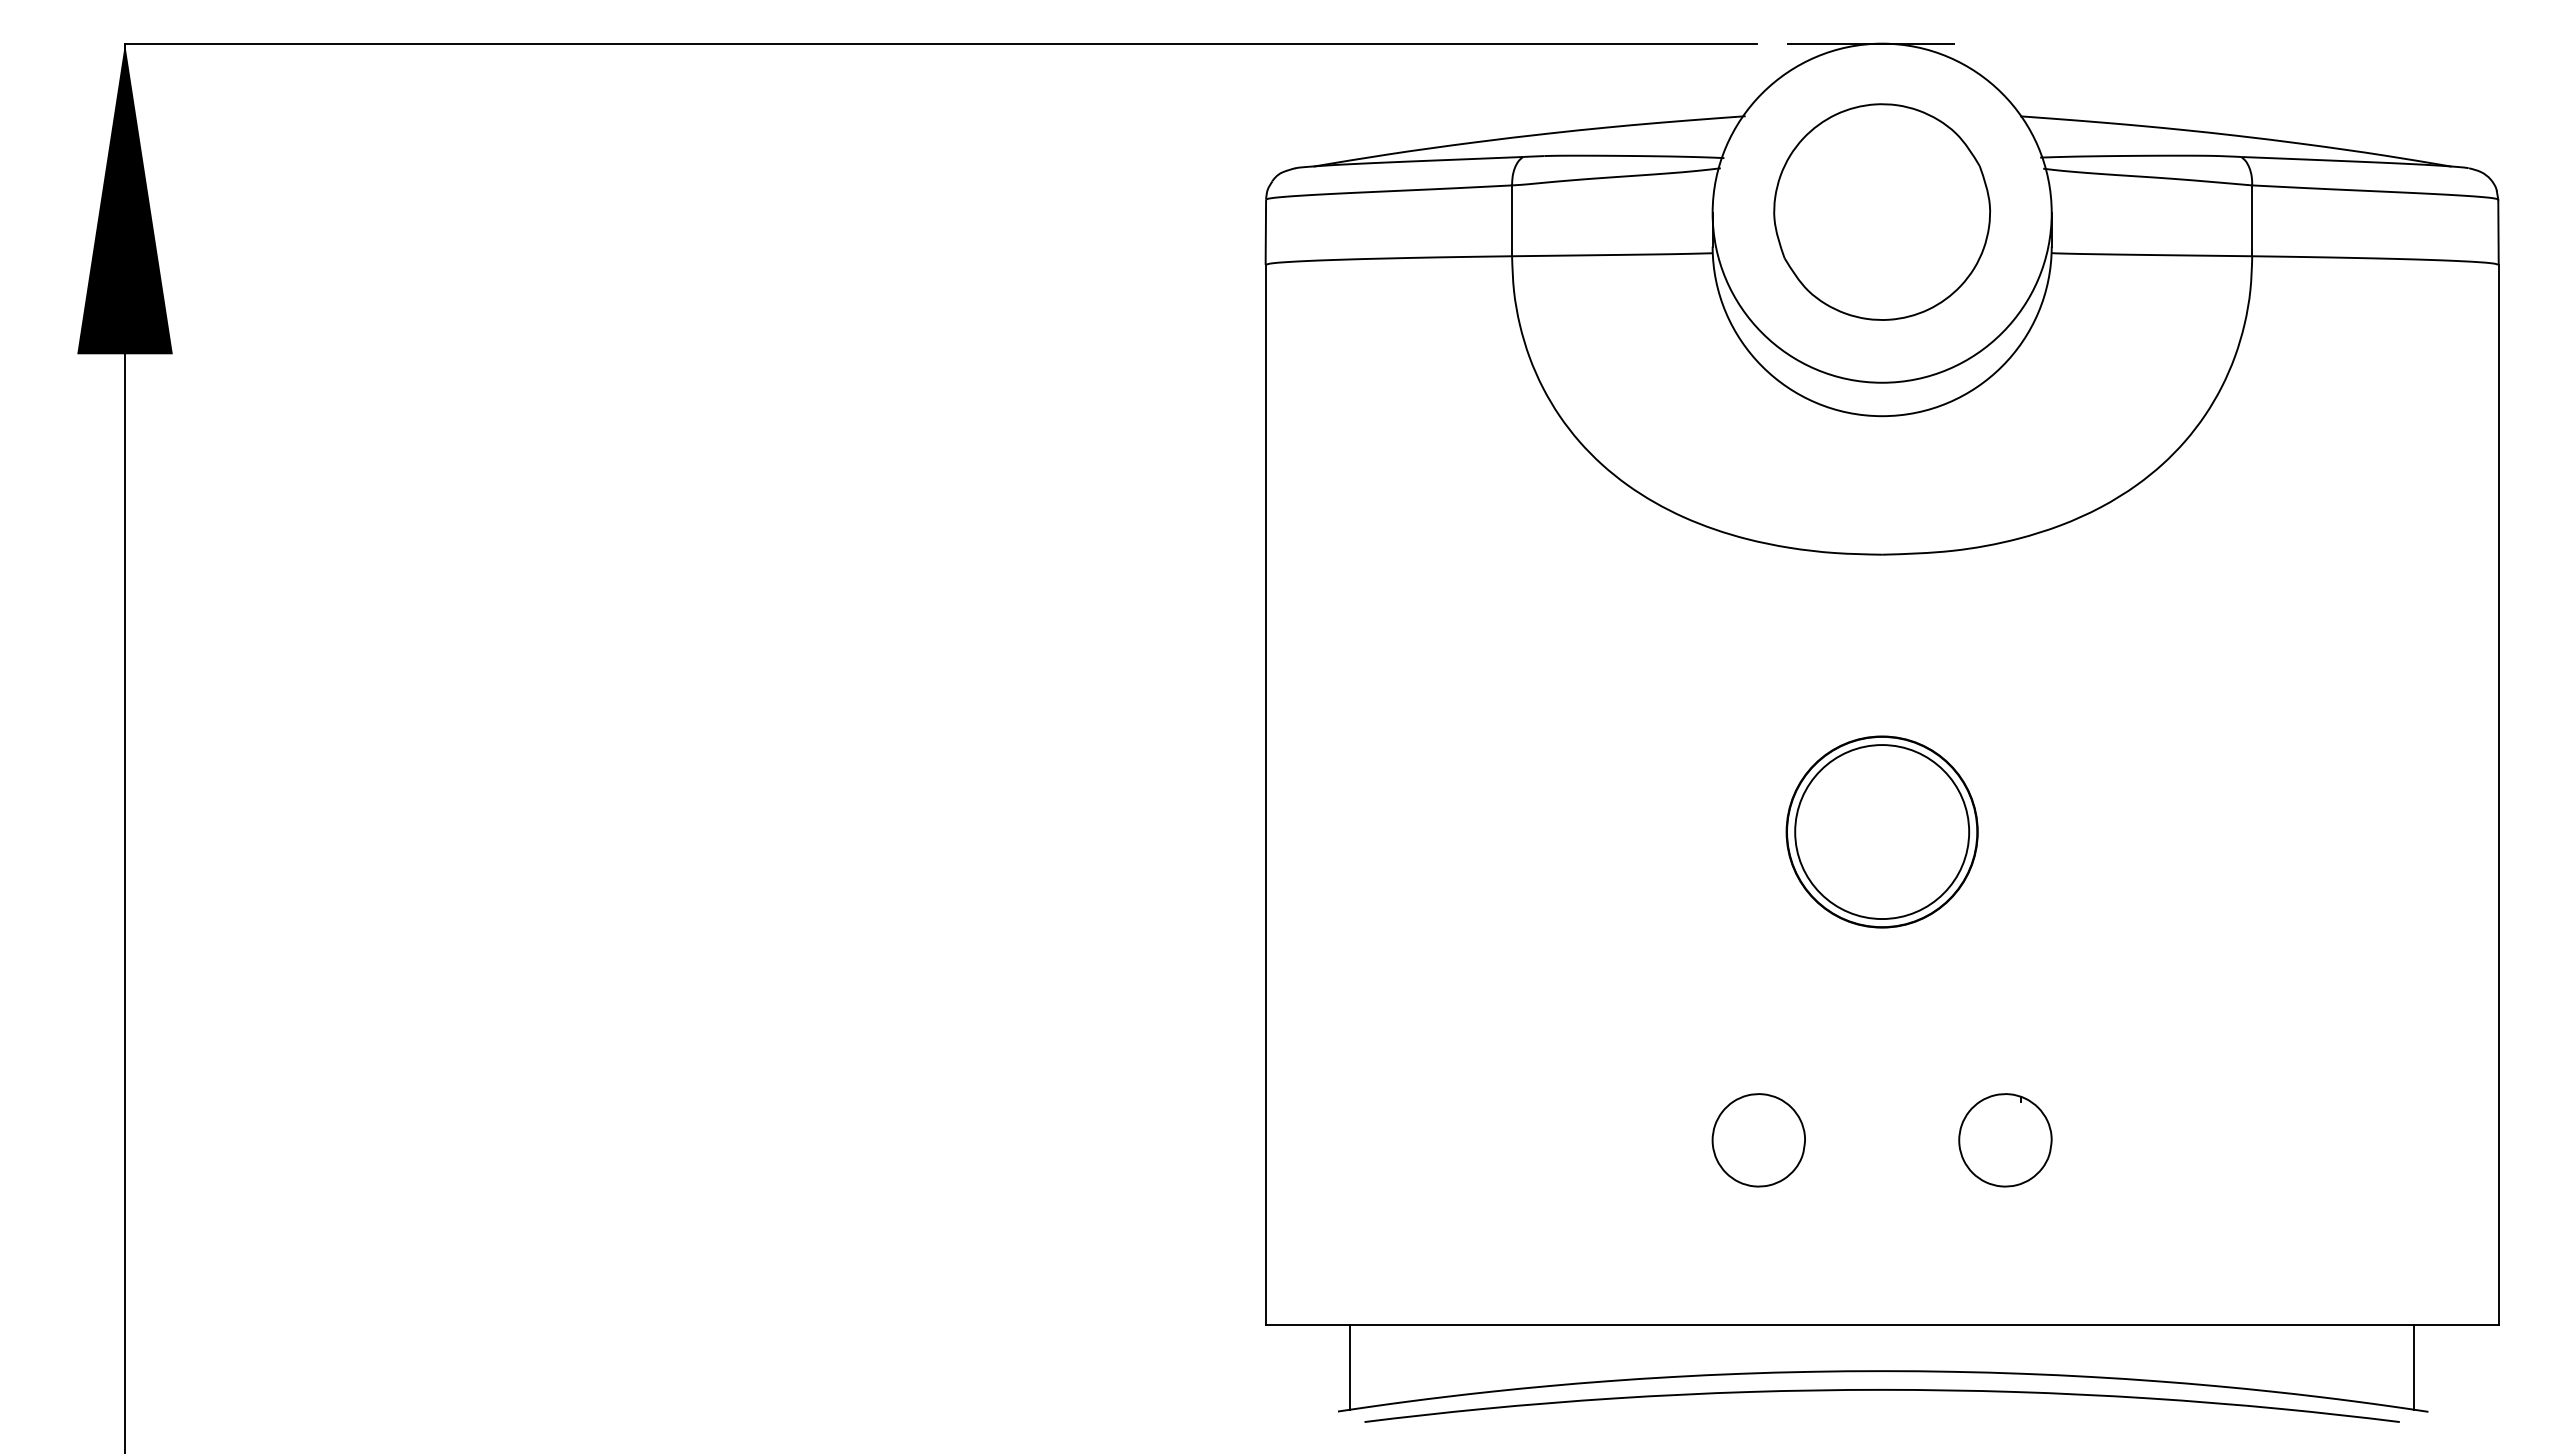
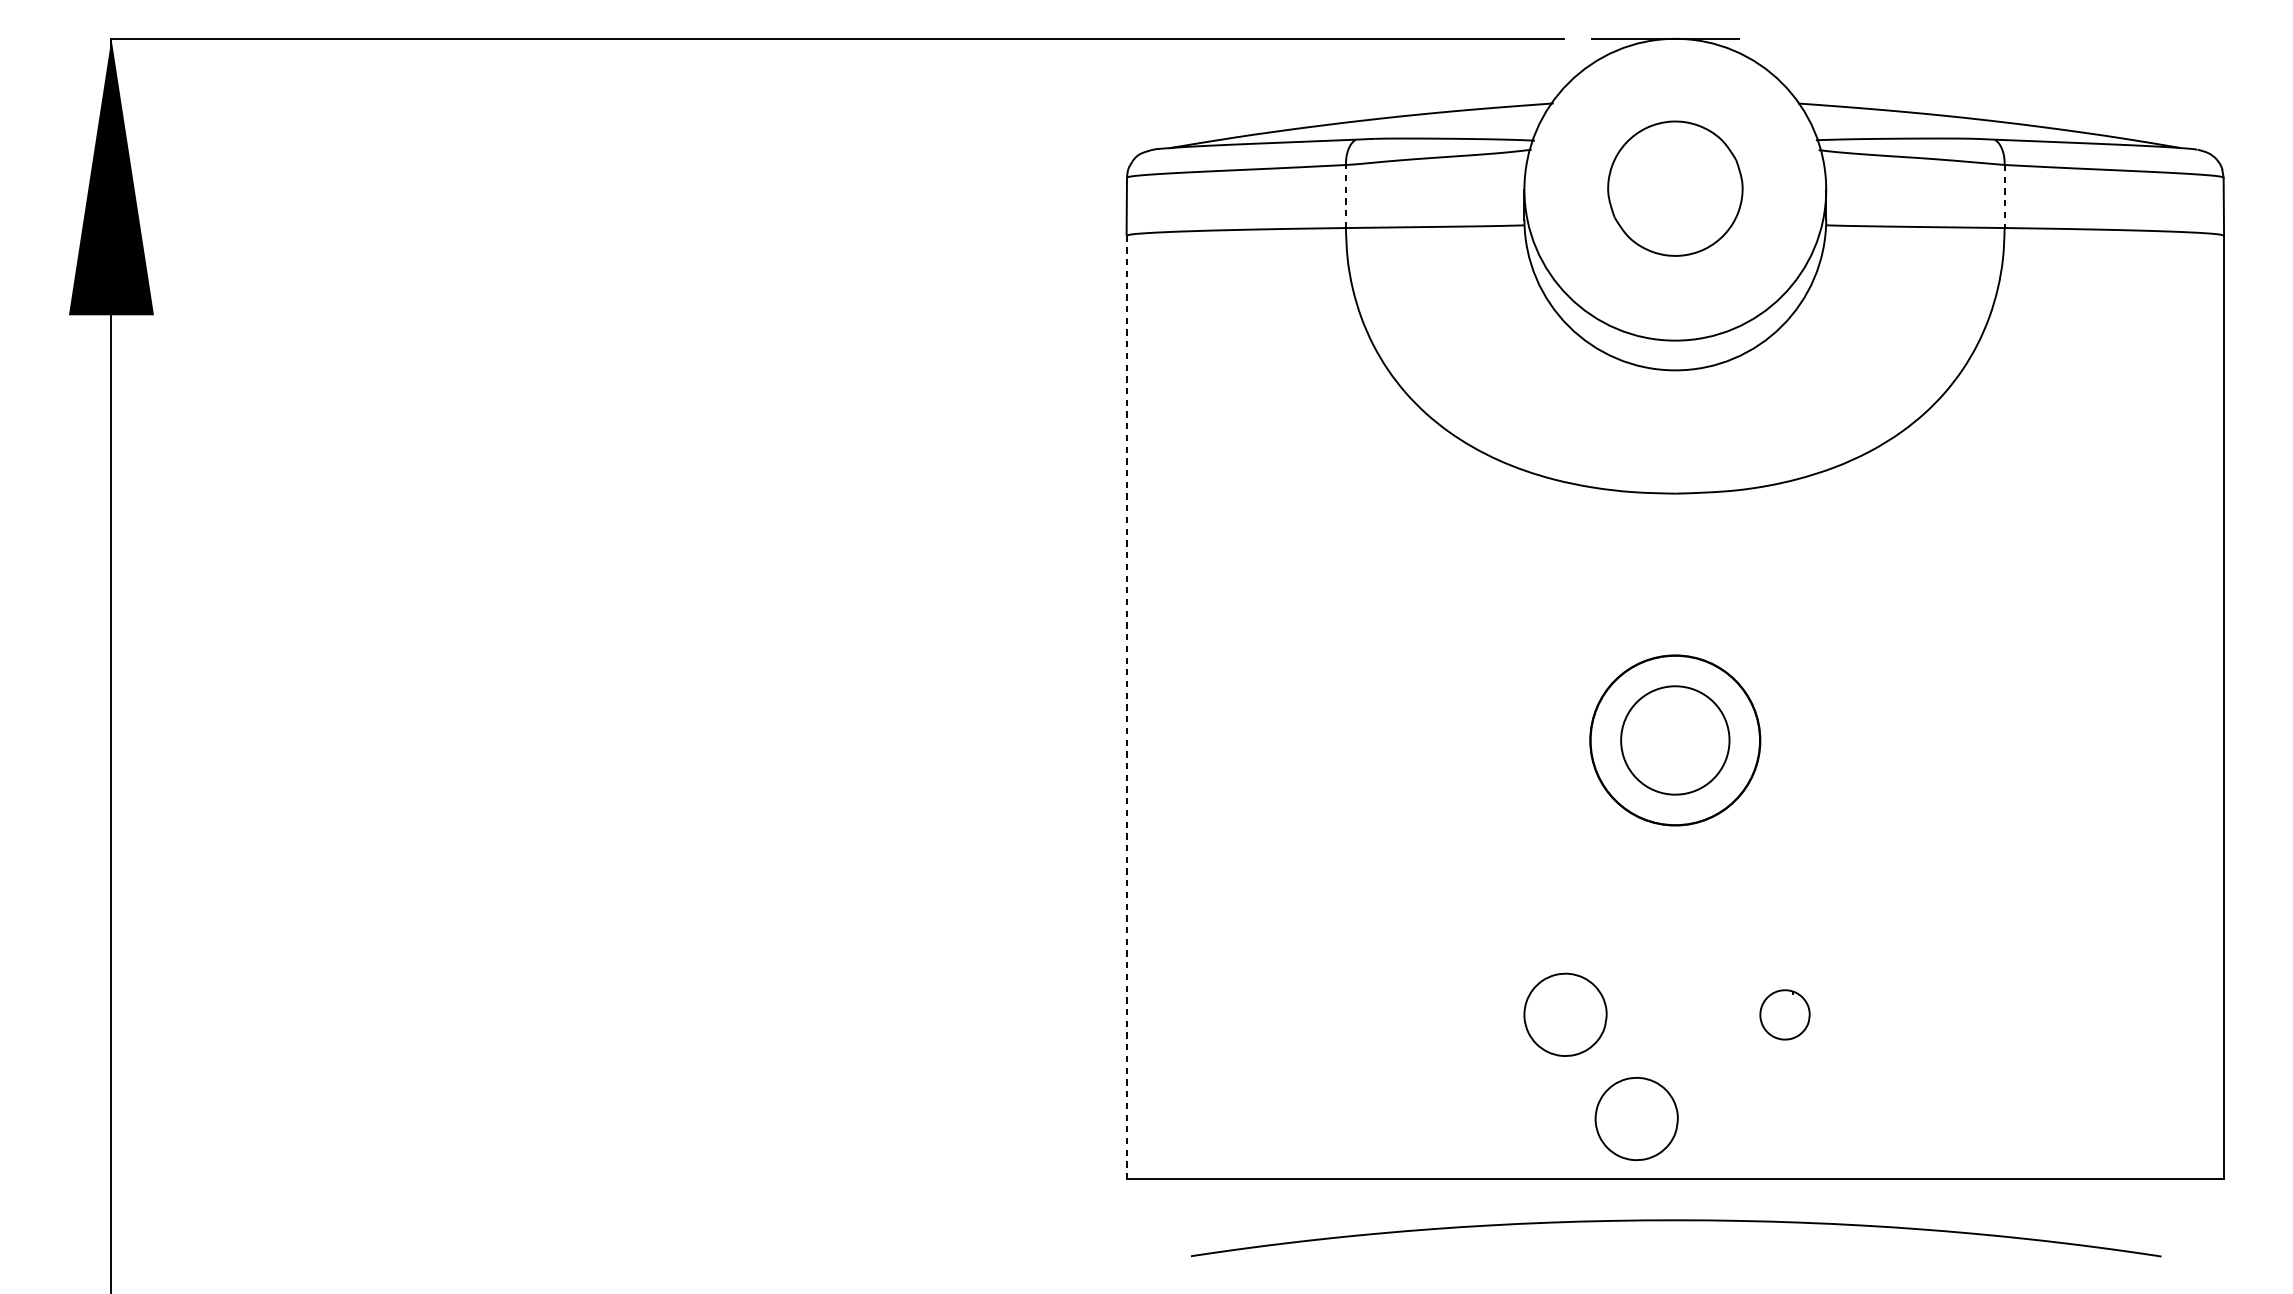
part: (1882, 211) -> (1675, 188), size x0.7
line: (1512, 220) -> (1346, 196), solid -> dashed
line: (2252, 220) -> (2004, 196), solid -> dashed
line: (1265, 795) -> (1126, 707), solid -> dashed
circle: (1882, 832) -> (1675, 740), size x0.7
part: (2005, 1140) -> (1785, 1015), size x0.6
part: (1838, 1257) -> (1636, 1119), added
line: (1350, 1367) -> (1202, 1217), removed
line: (2413, 1367) -> (2148, 1217), removed
curve: (1881, 1390) -> (1674, 1237), removed

